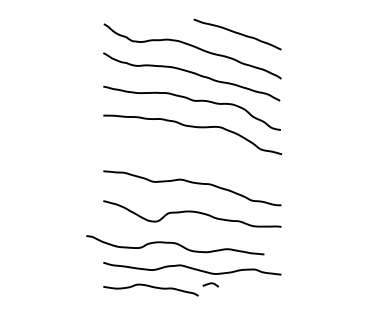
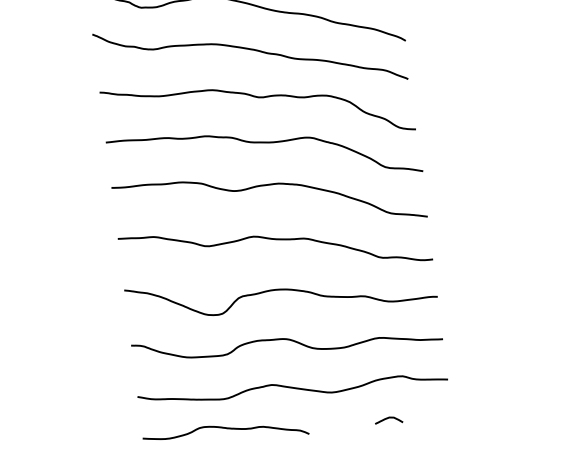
curve: (192, 151) -> (267, 185), added
curve: (175, 244) -> (287, 341), moved
curve: (210, 284) -> (388, 419), moved

